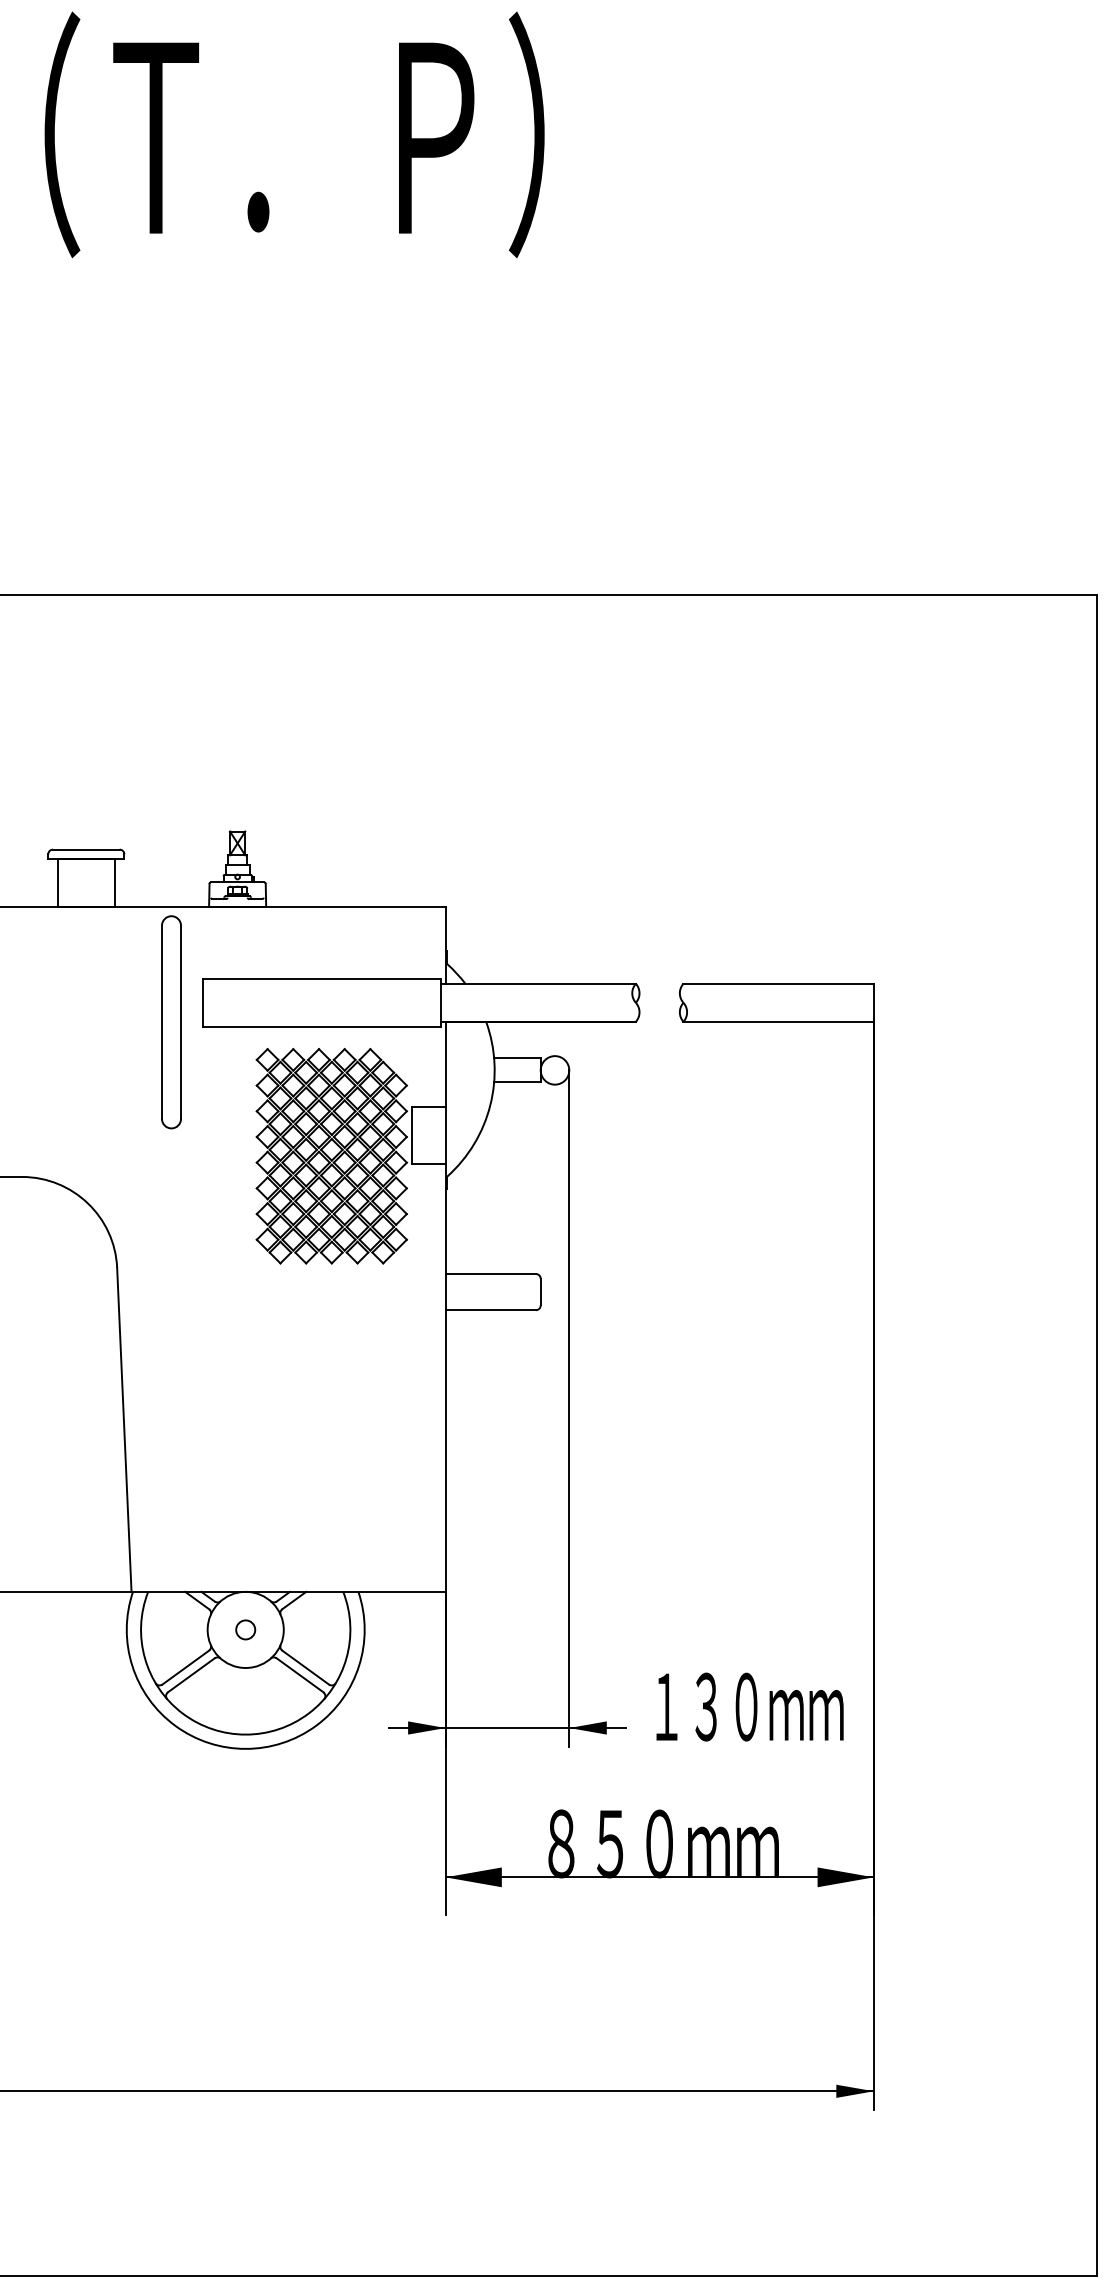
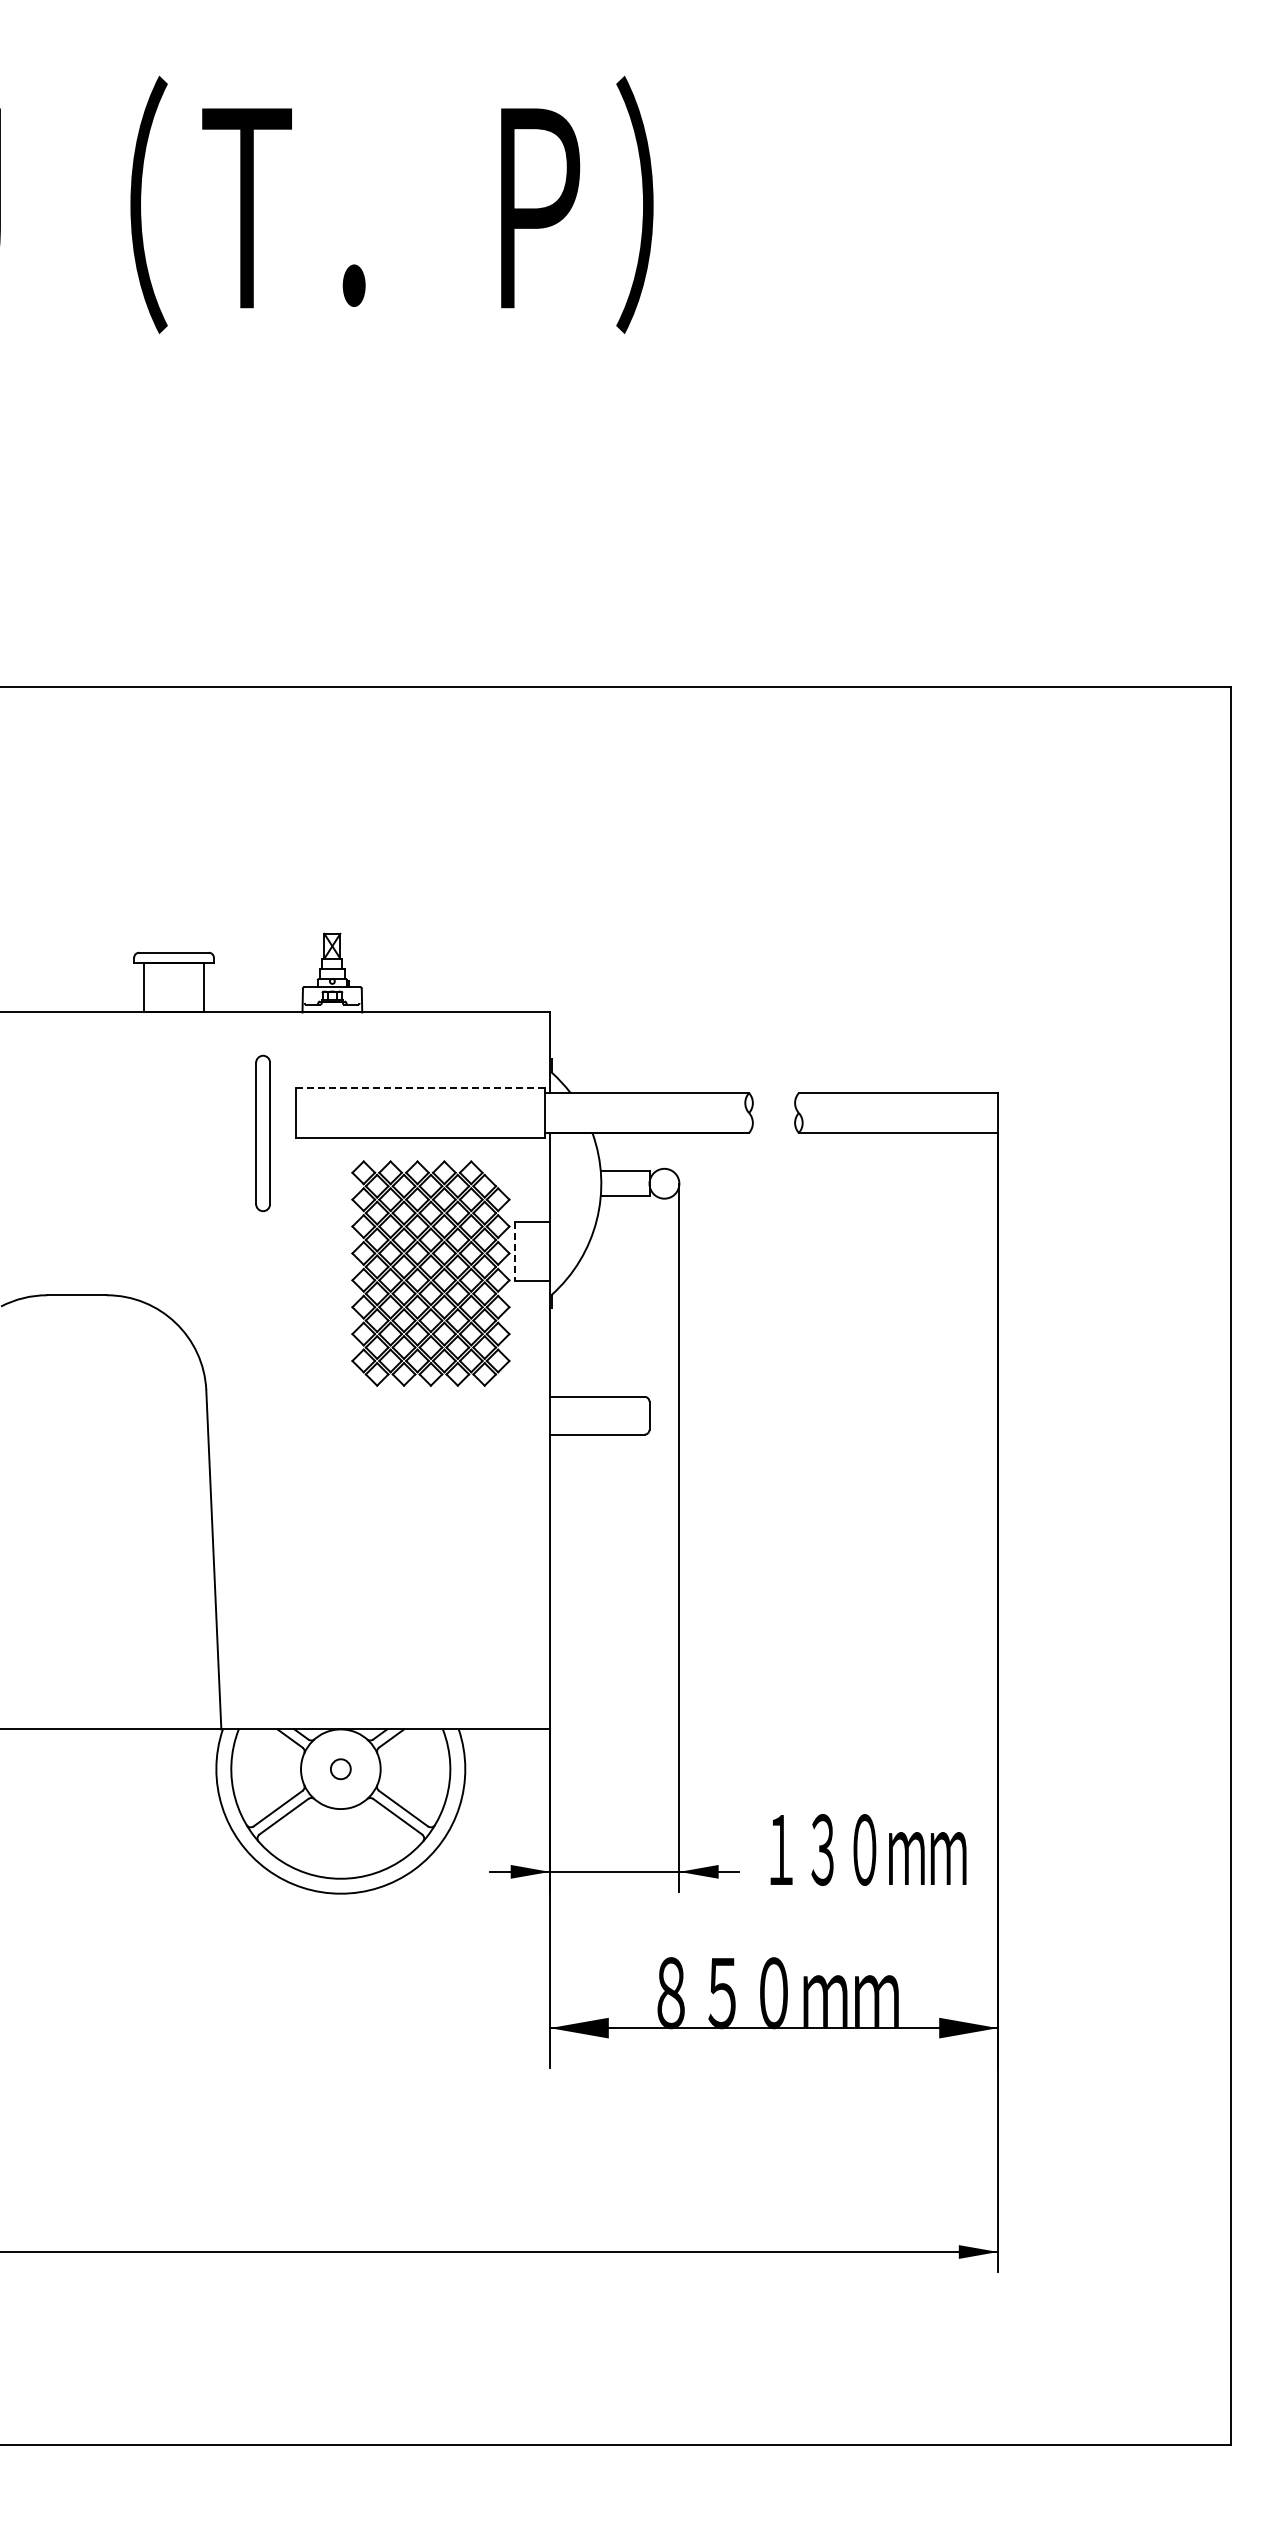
line: (322, 979) -> (421, 1088), solid -> dashed
part: (170, 1022) -> (262, 1133), size x0.7
line: (412, 1135) -> (515, 1251), solid -> dashed

